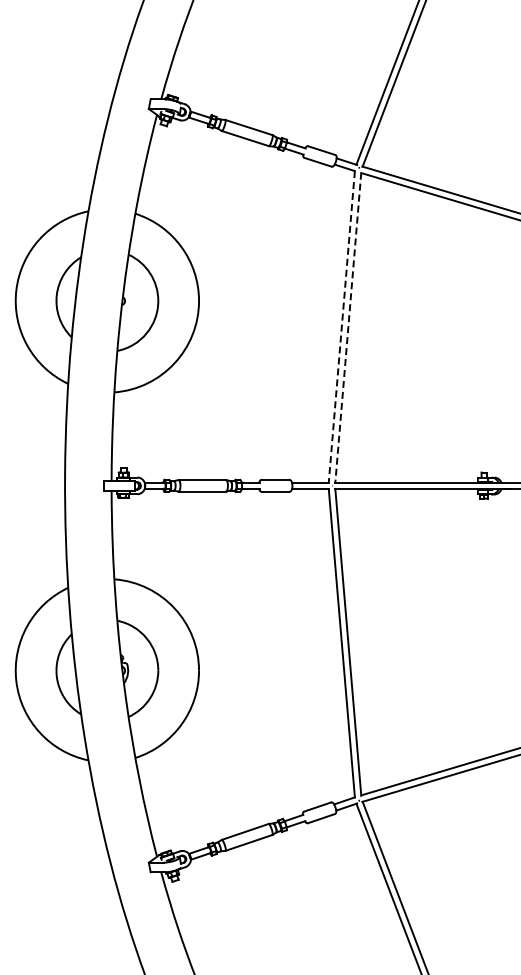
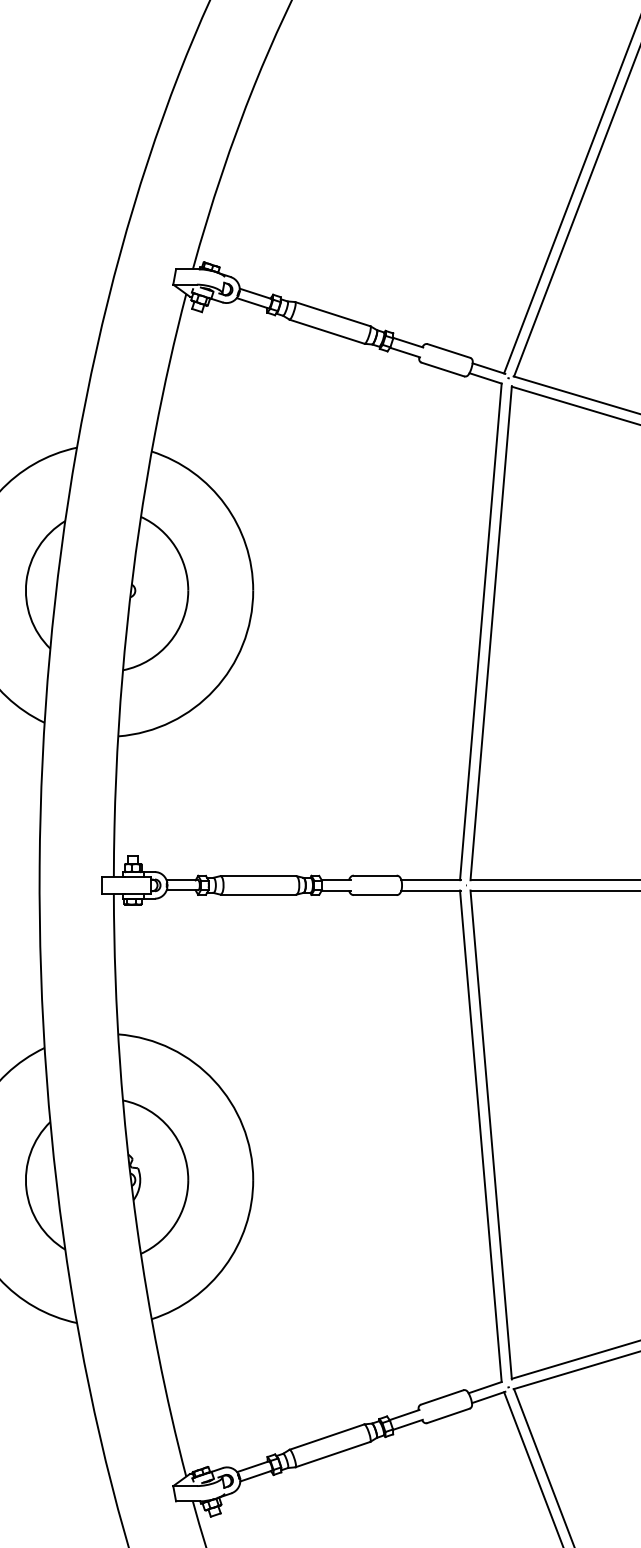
line: (341, 327) -> (480, 632), dashed -> solid
line: (348, 327) -> (491, 632), dashed -> solid

